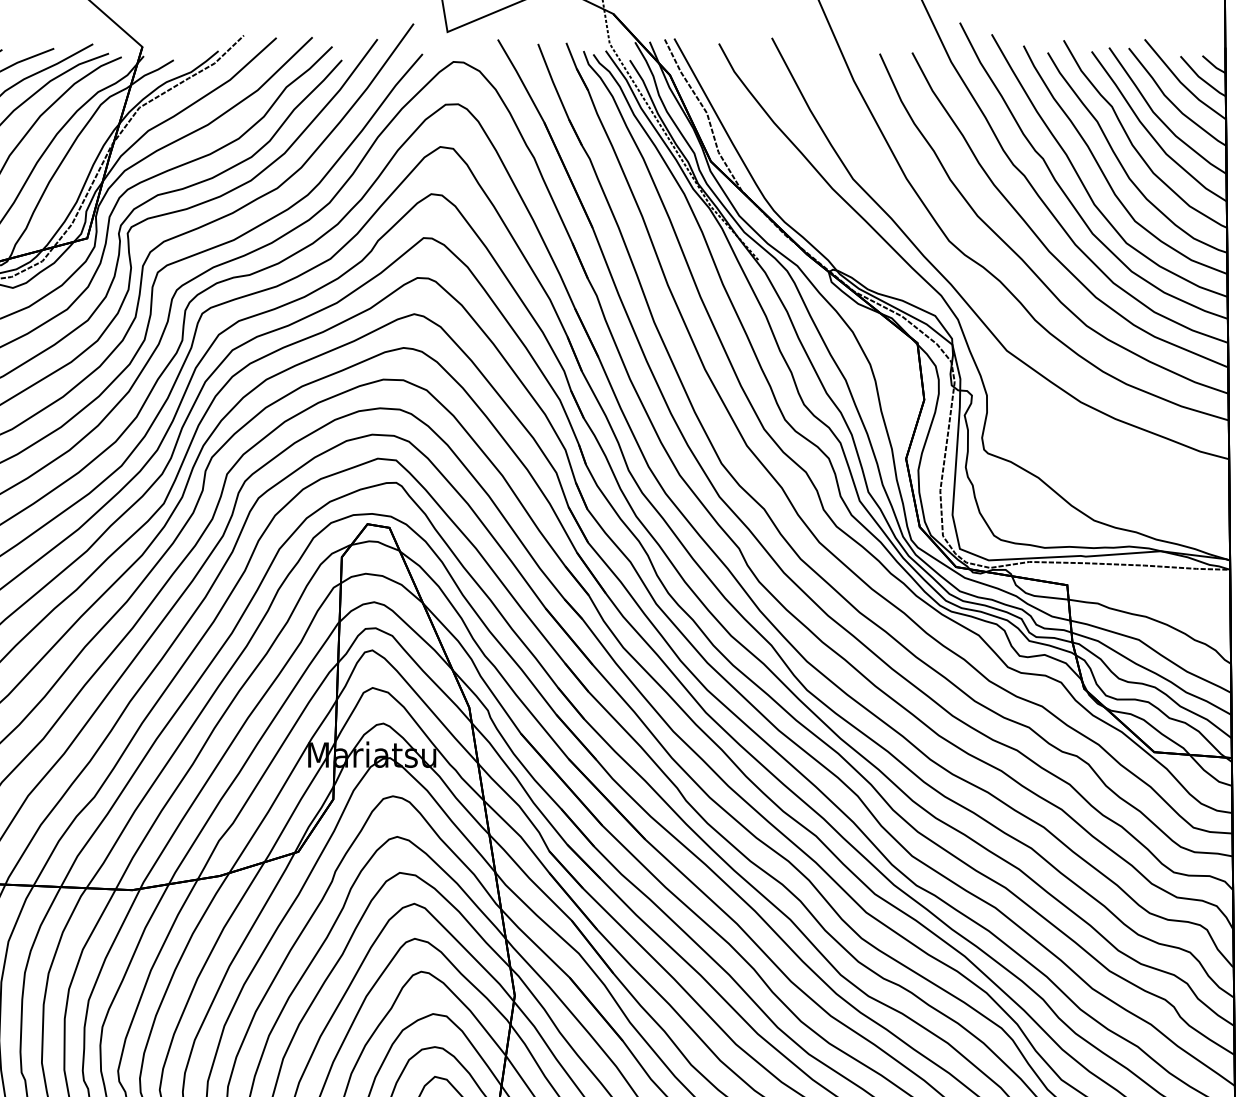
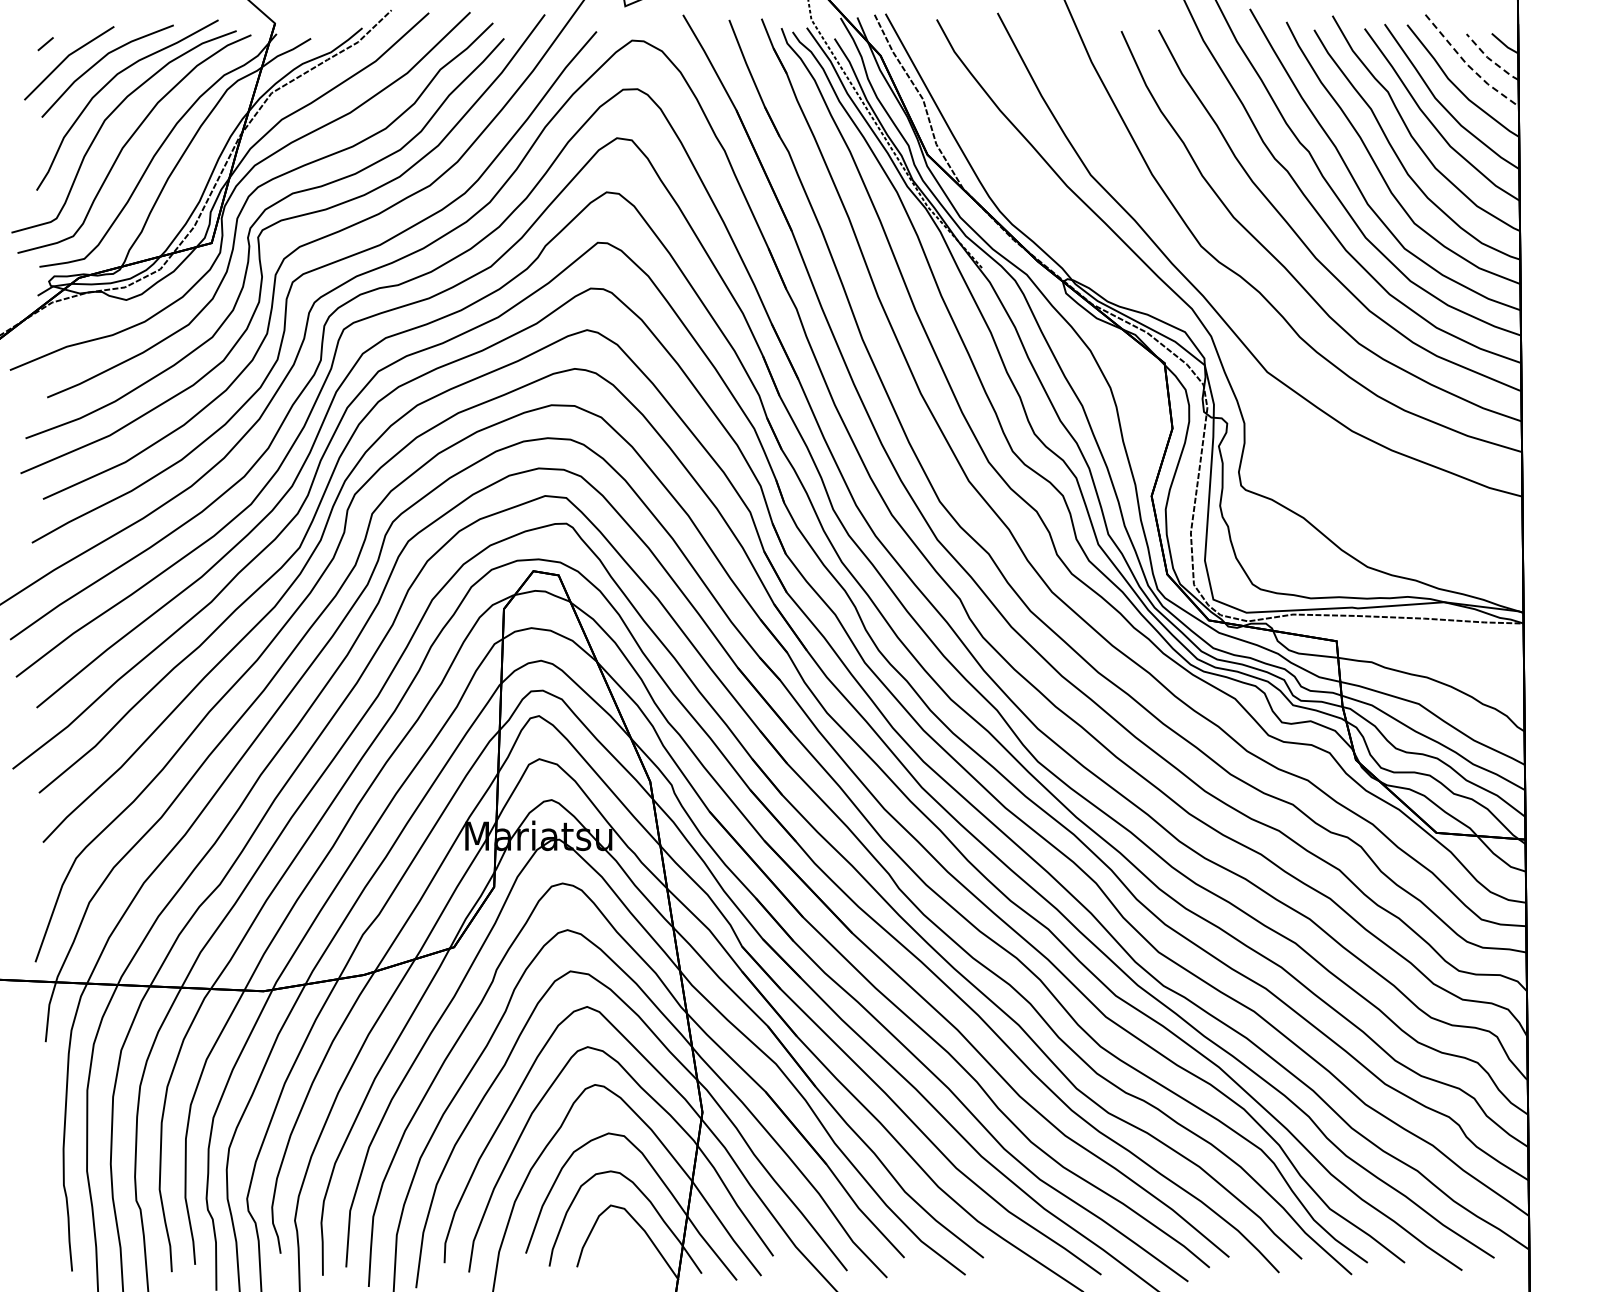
line: (1200, 78) -> (1489, 59), solid -> dashed
line: (1182, 83) -> (1468, 65), solid -> dashed

